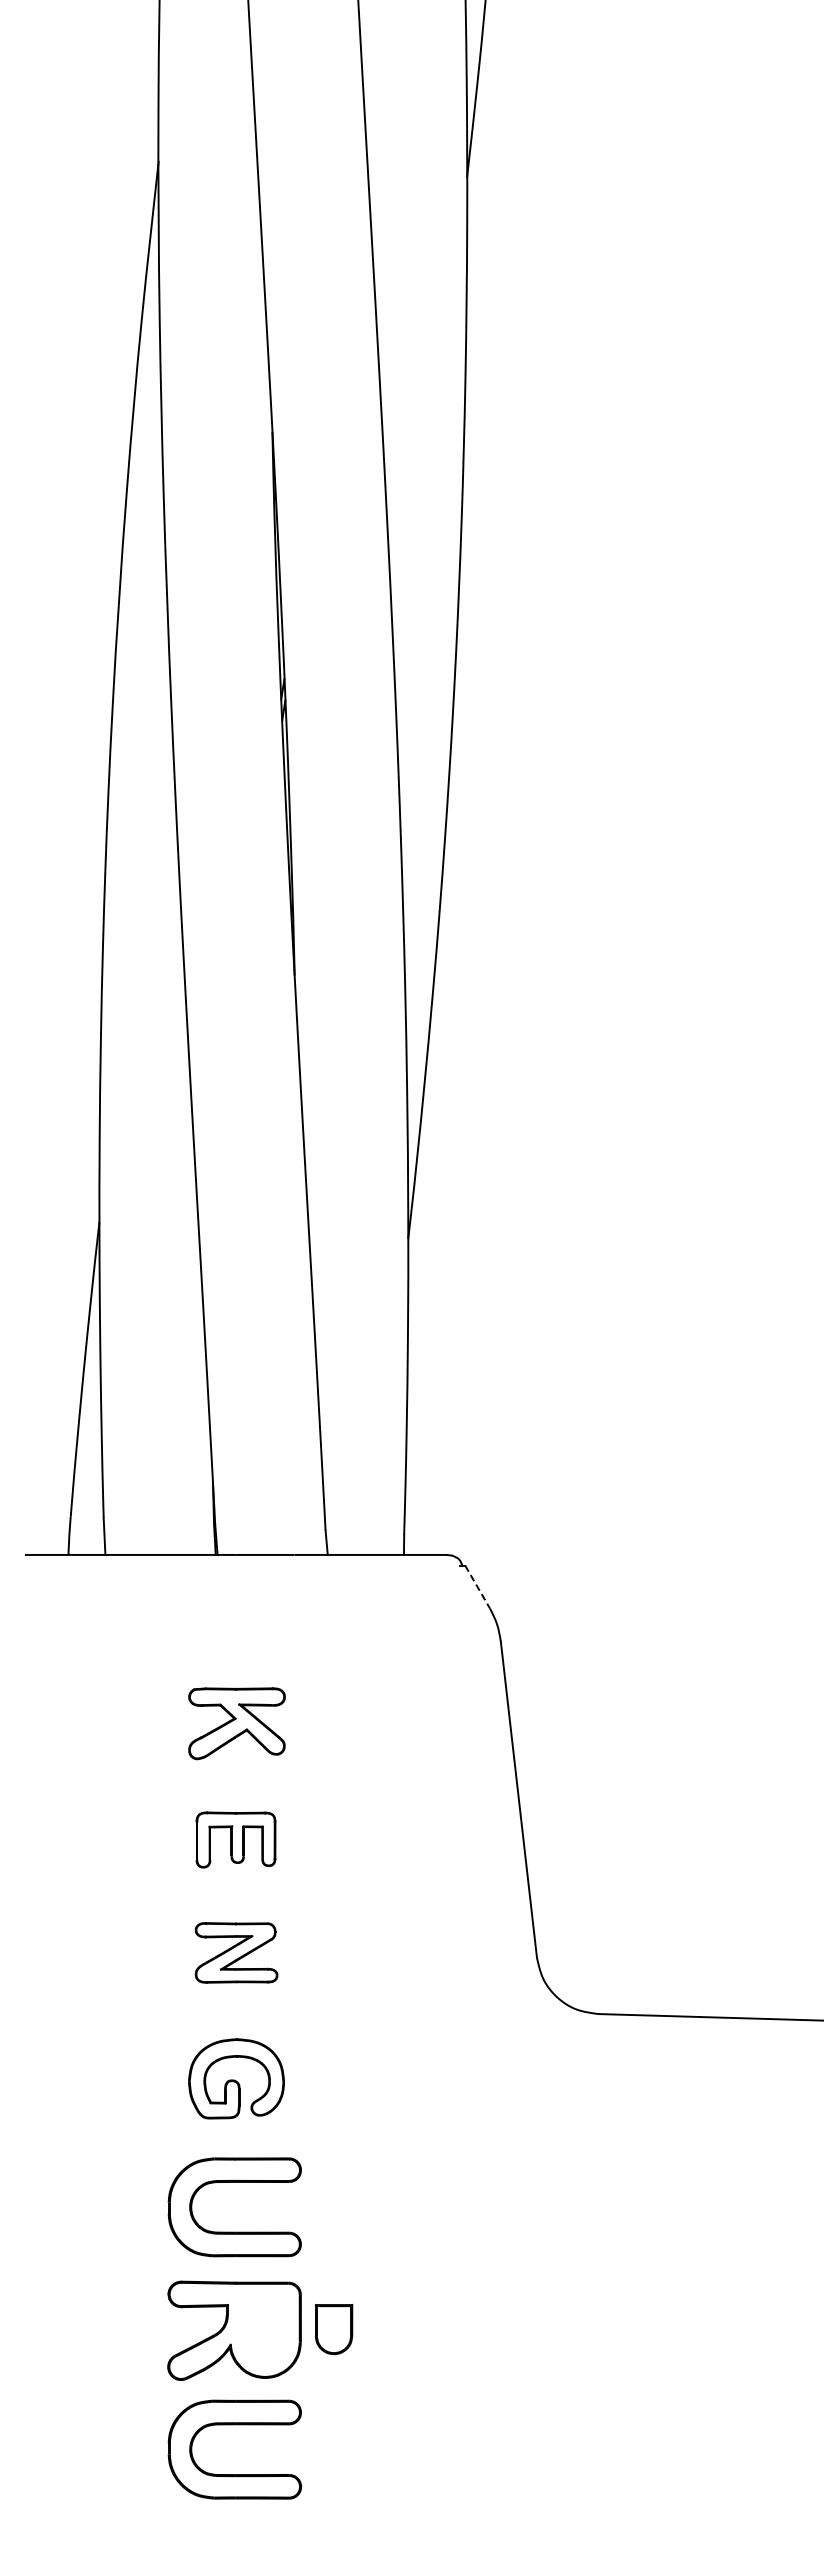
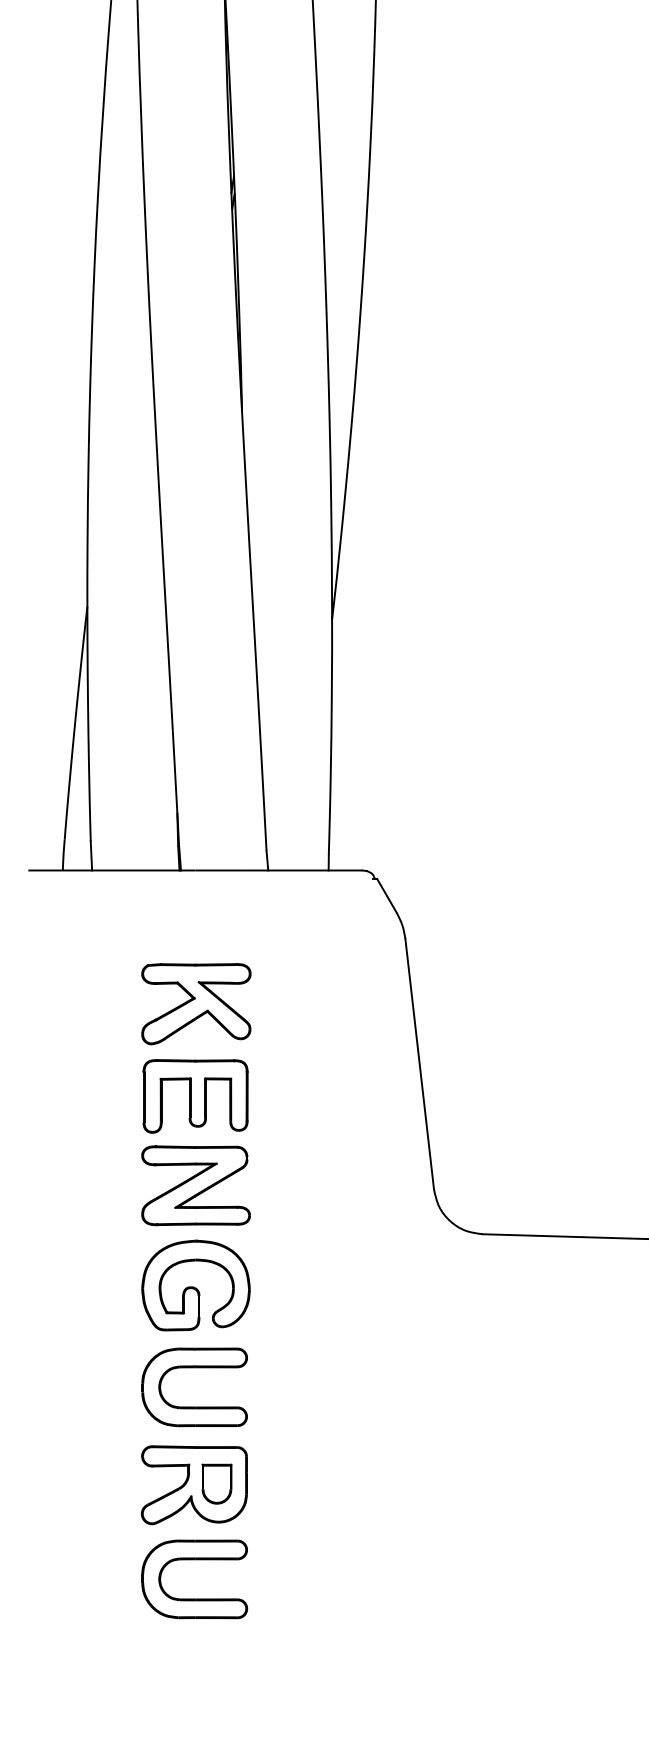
line: (477, 1587) -> (386, 896), dashed -> solid
part: (236, 1723) -> (195, 1004), size x1.43
part: (235, 1839) -> (195, 1095), size x1.67
part: (236, 1952) -> (195, 1185), size x1.67
part: (236, 2078) -> (195, 1285), size x1.43
part: (333, 2329) -> (216, 1484), moved

